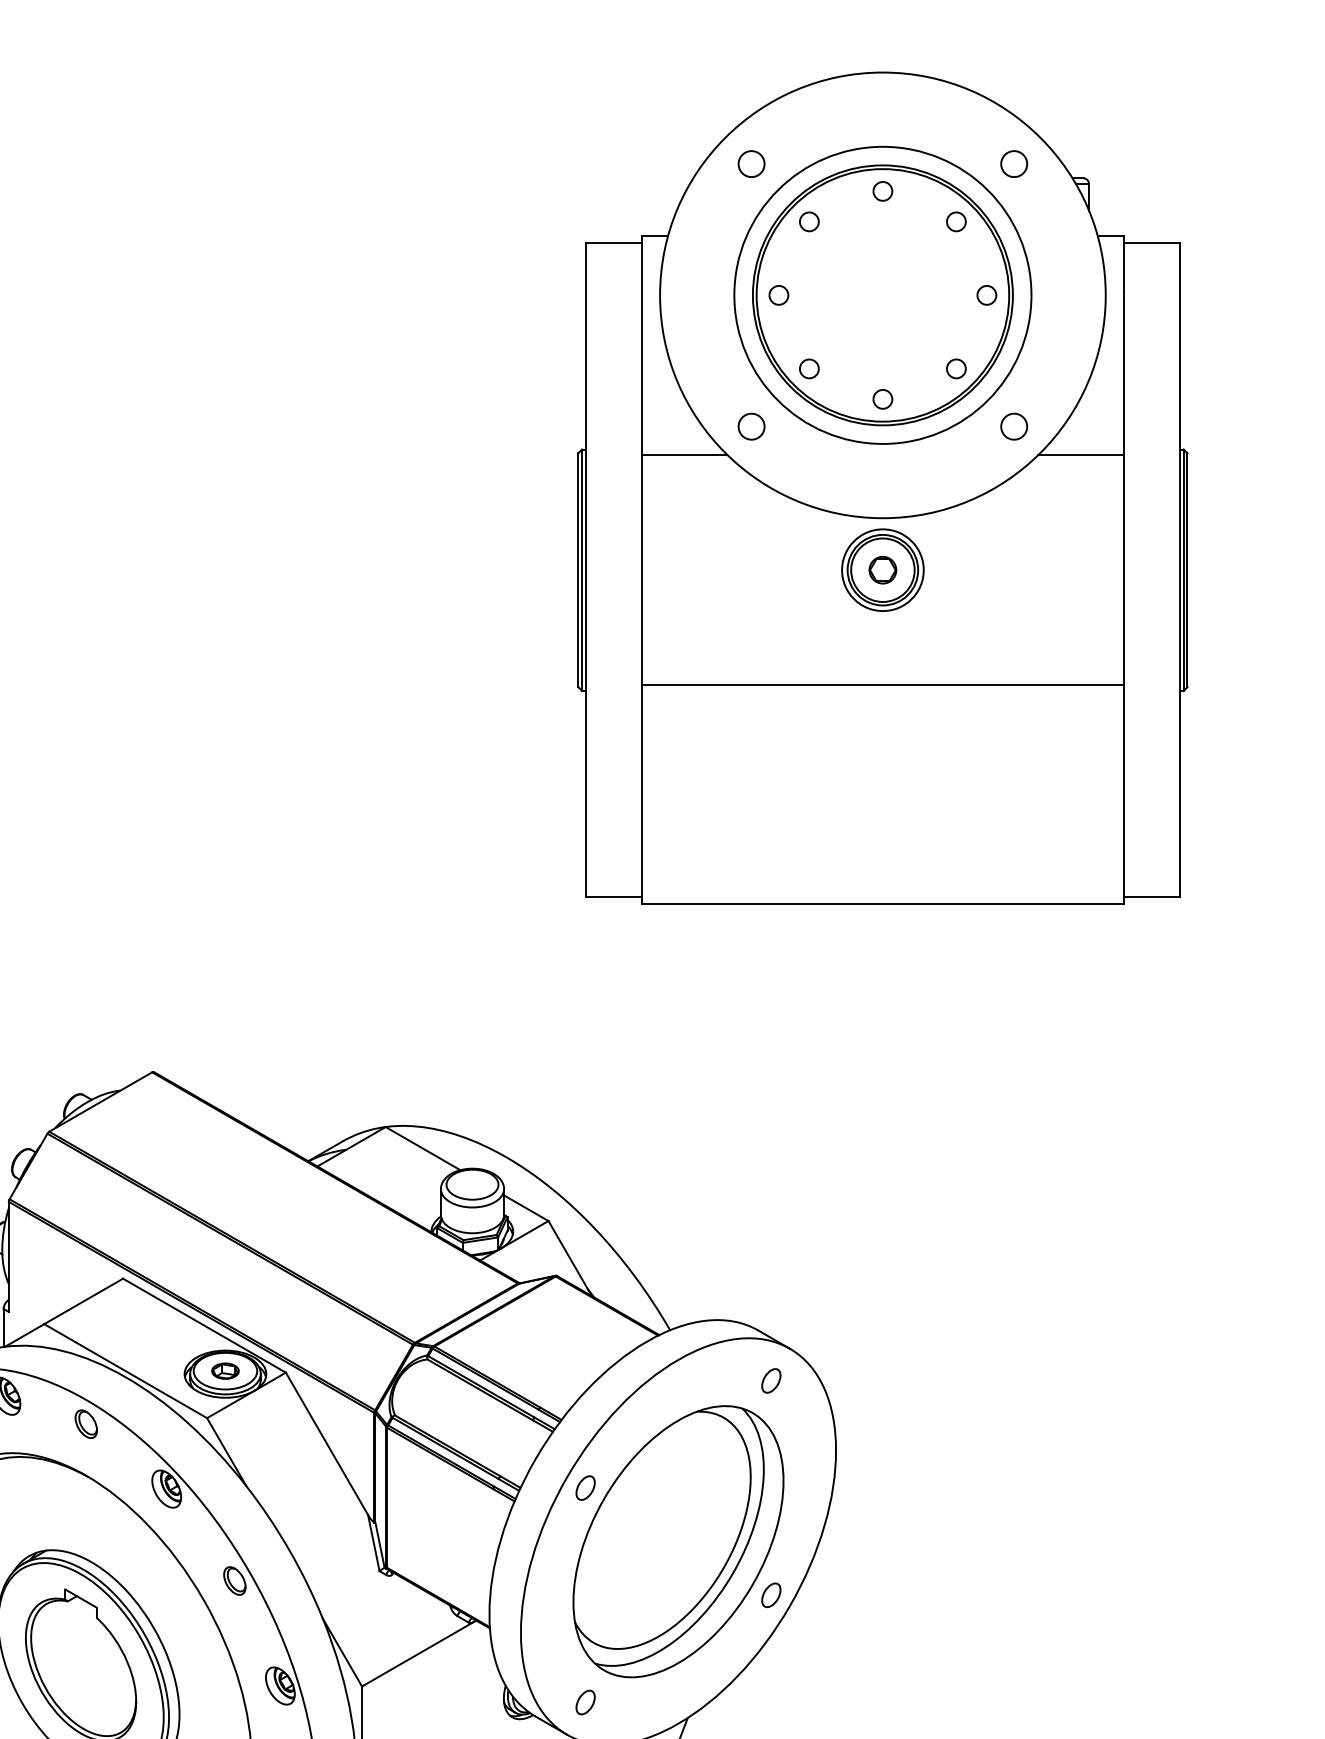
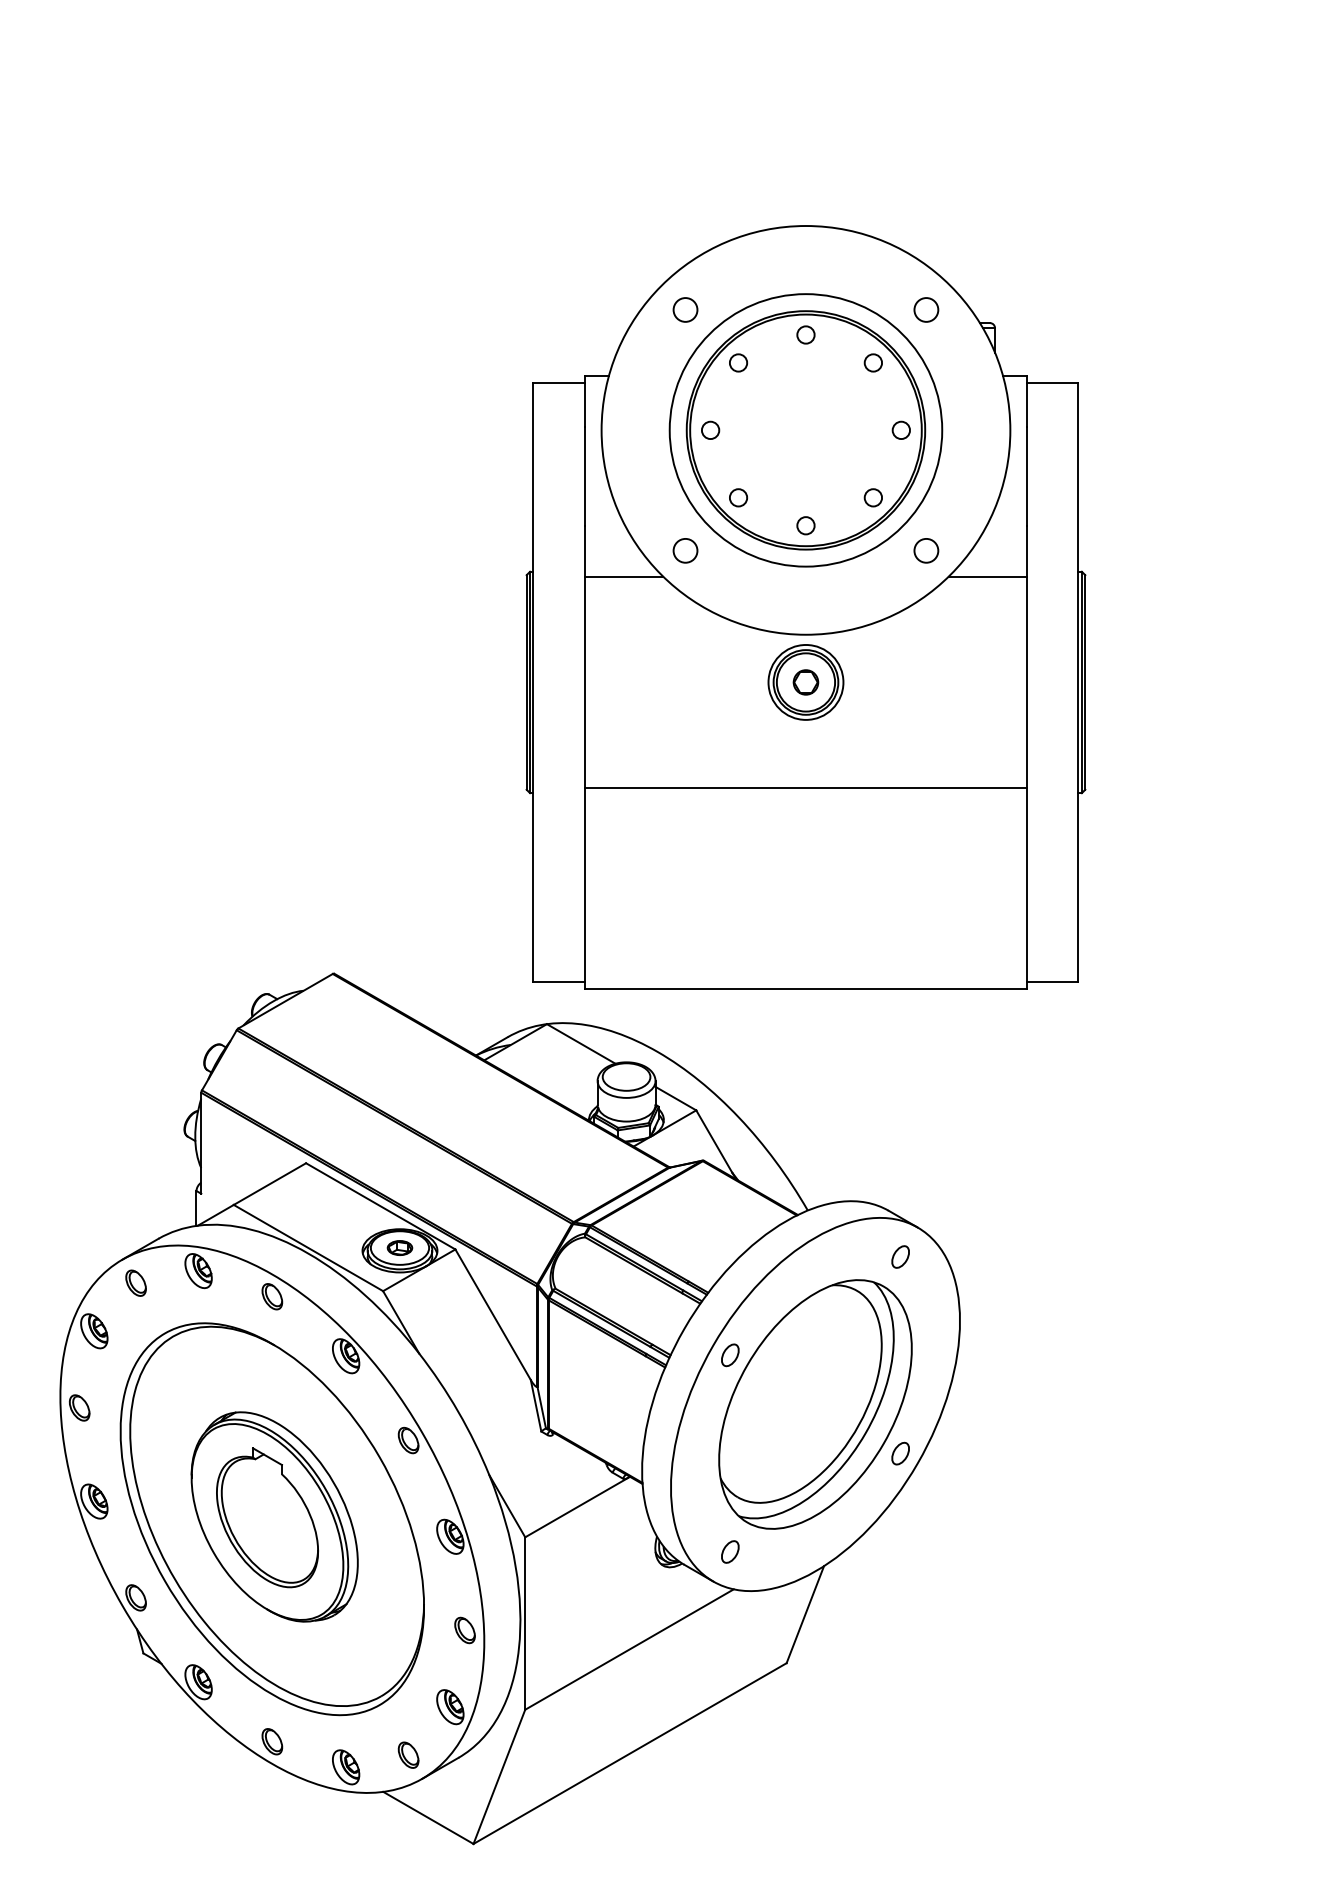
part: (882, 488) -> (805, 607), moved

